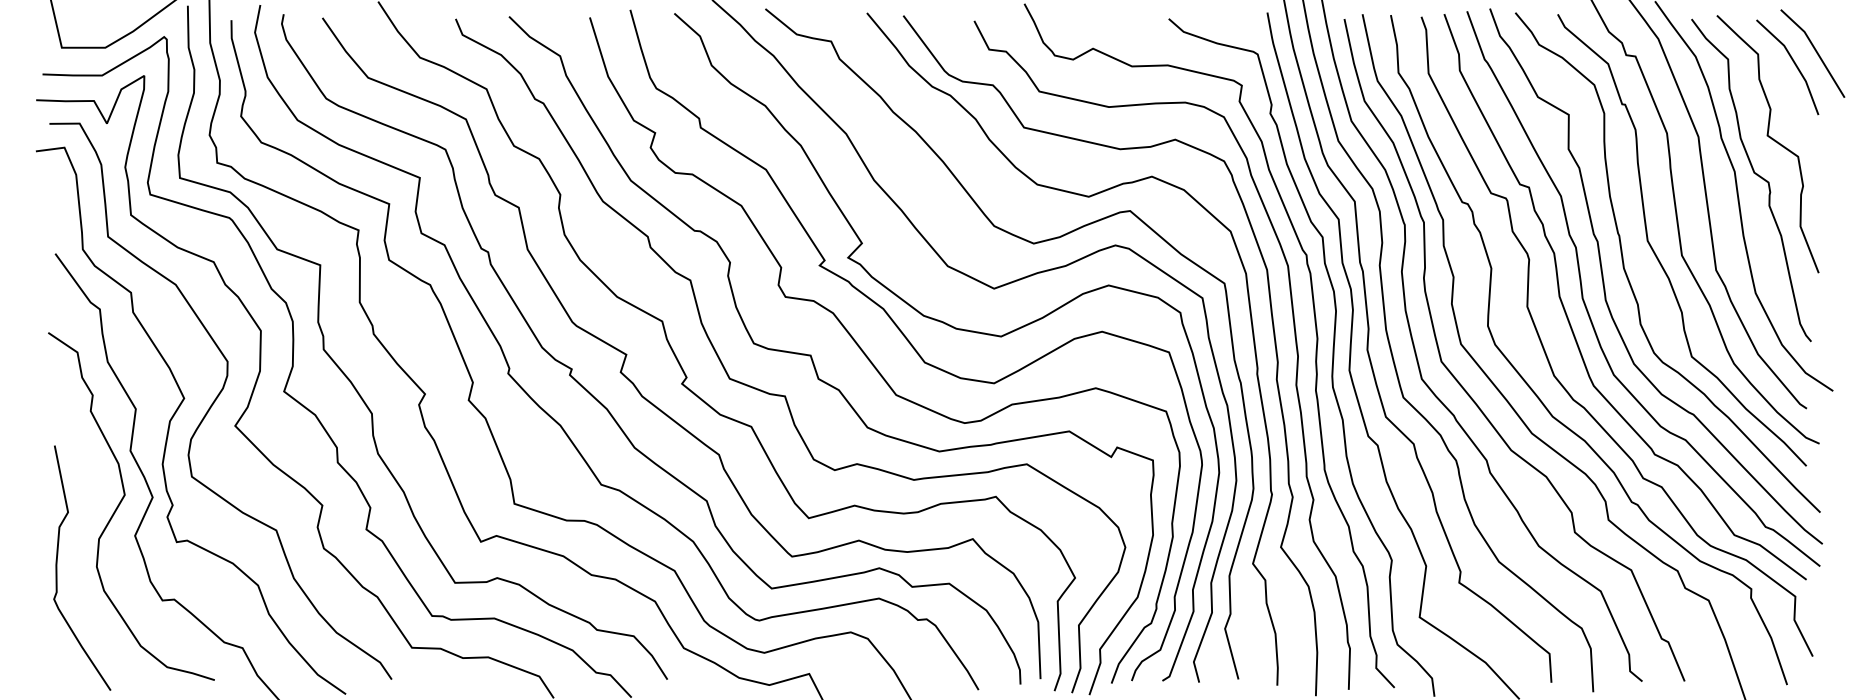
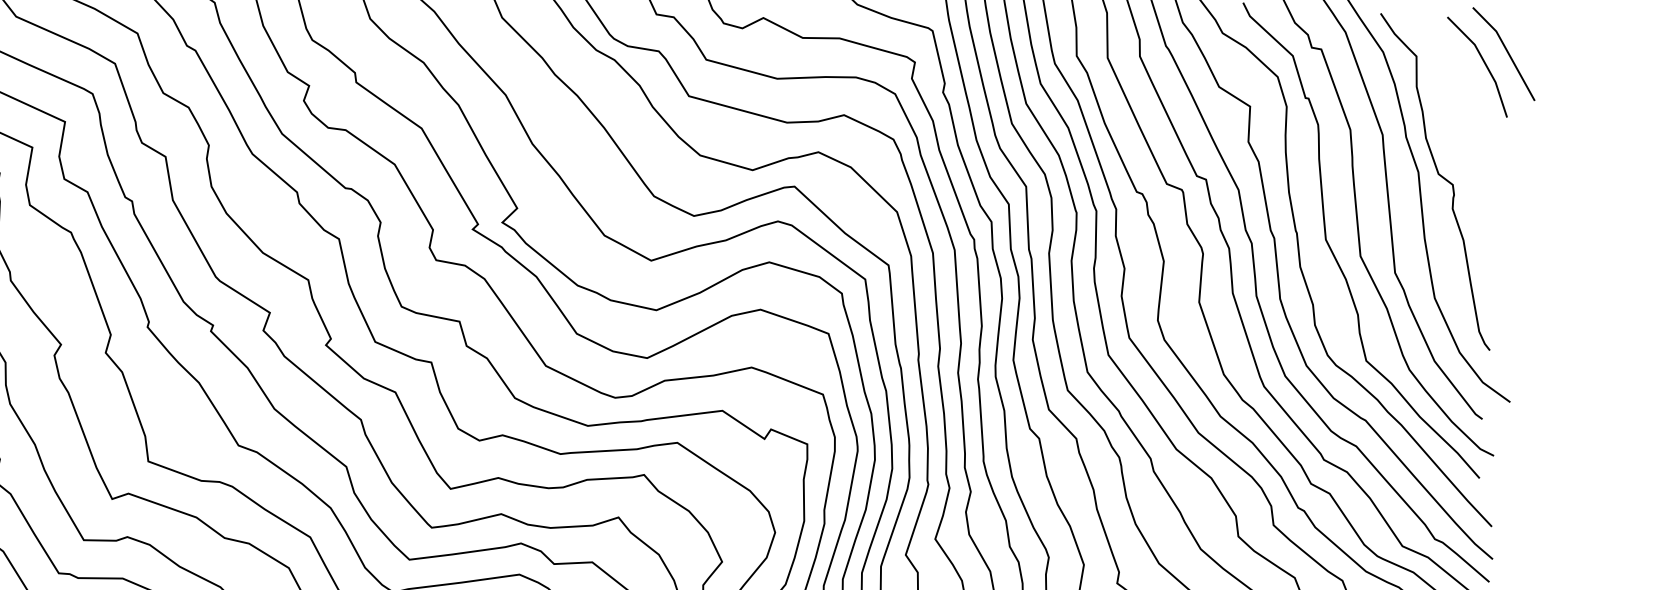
curve: (1769, 138) -> (1455, 139), removed

